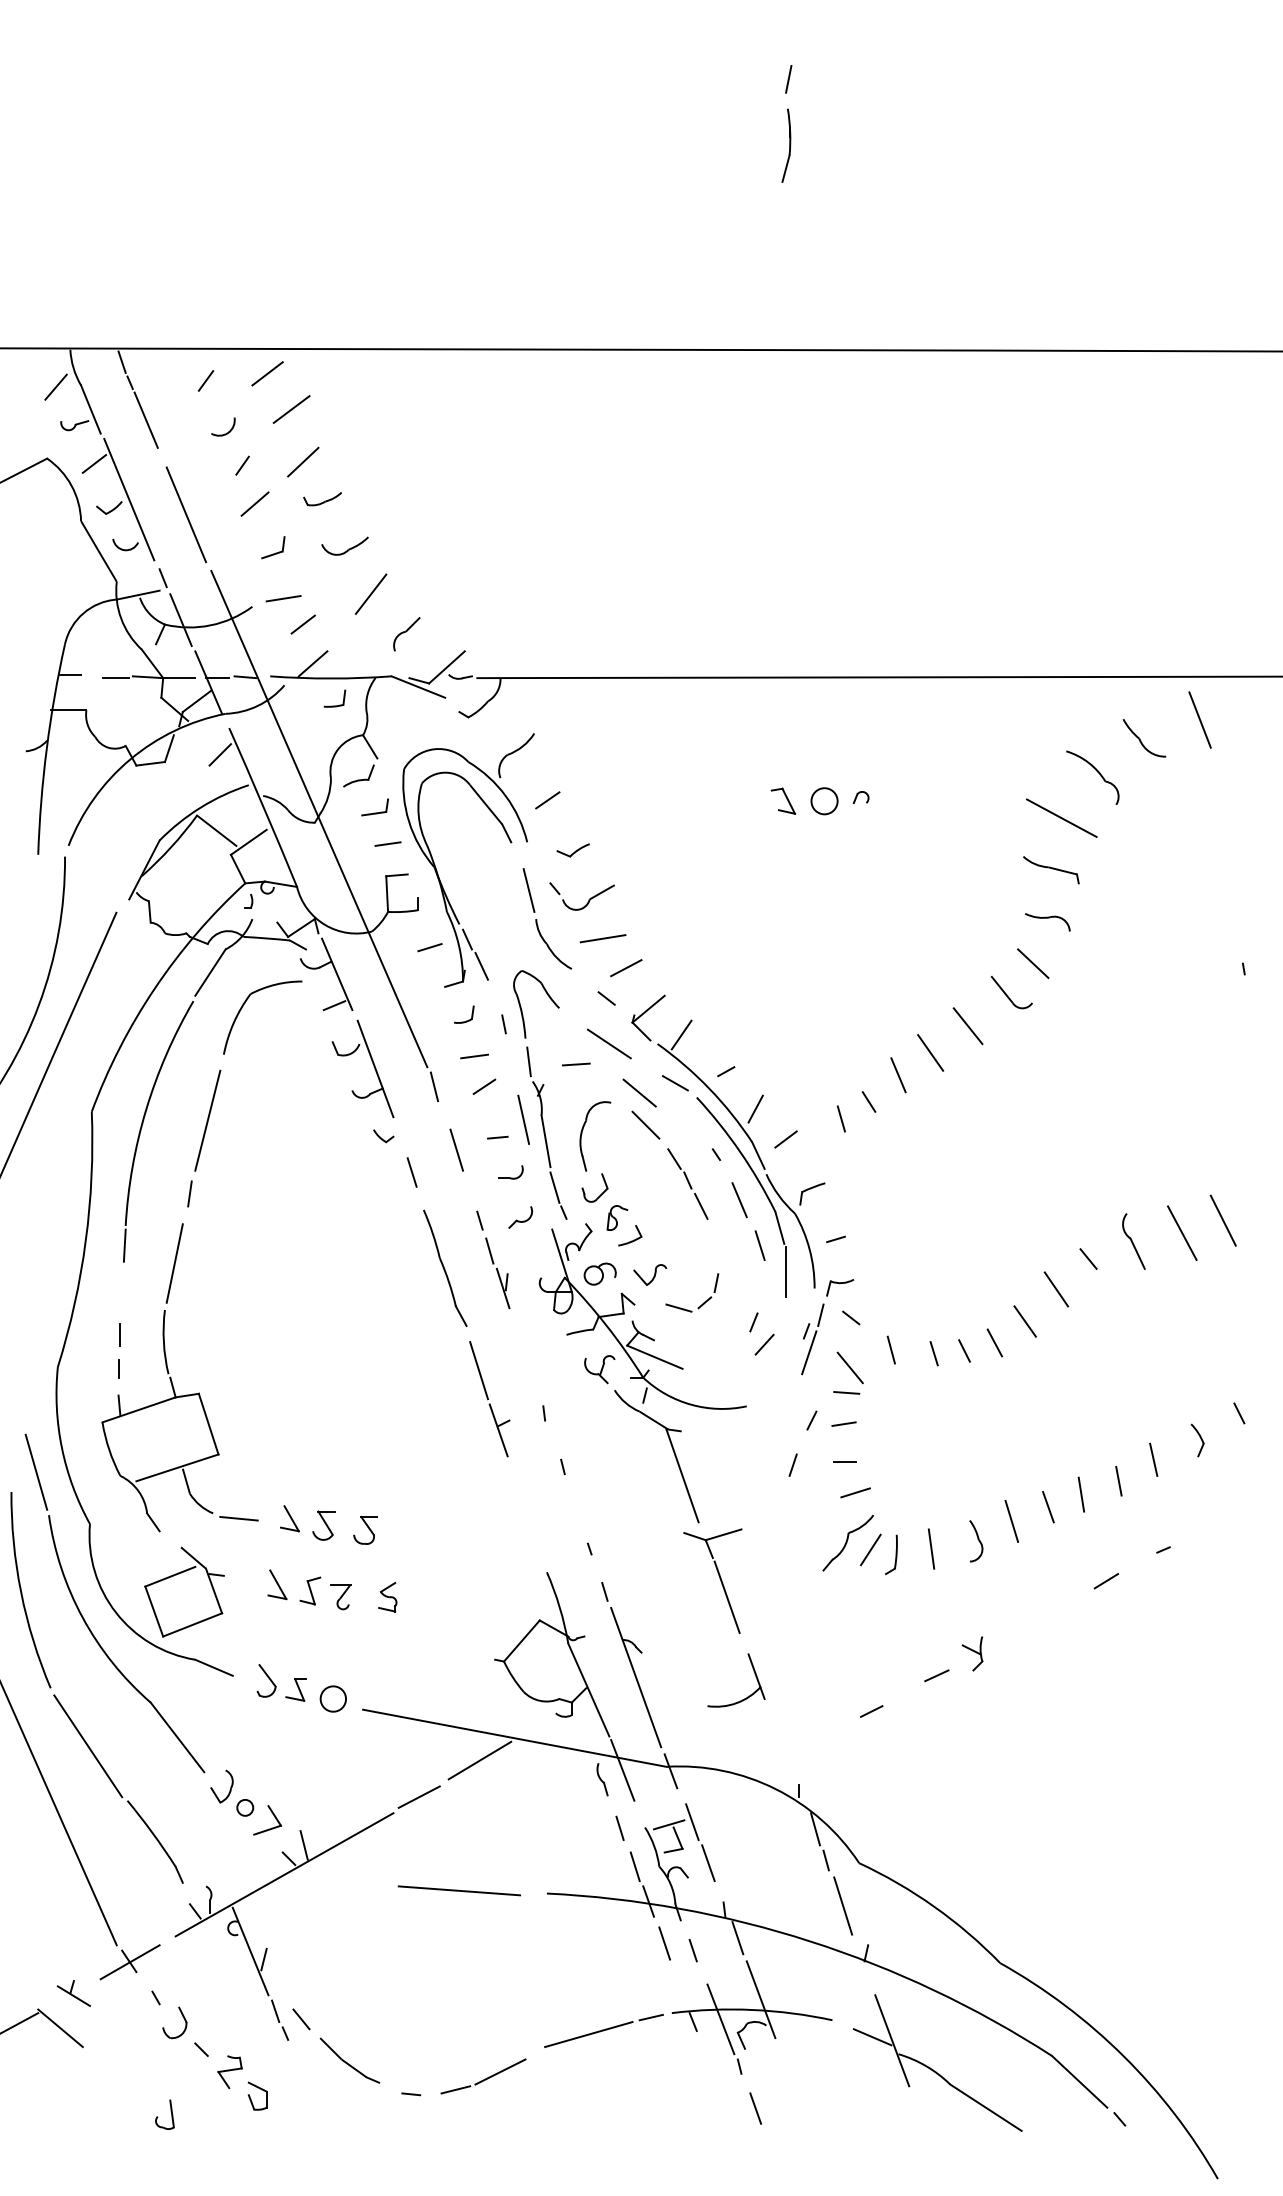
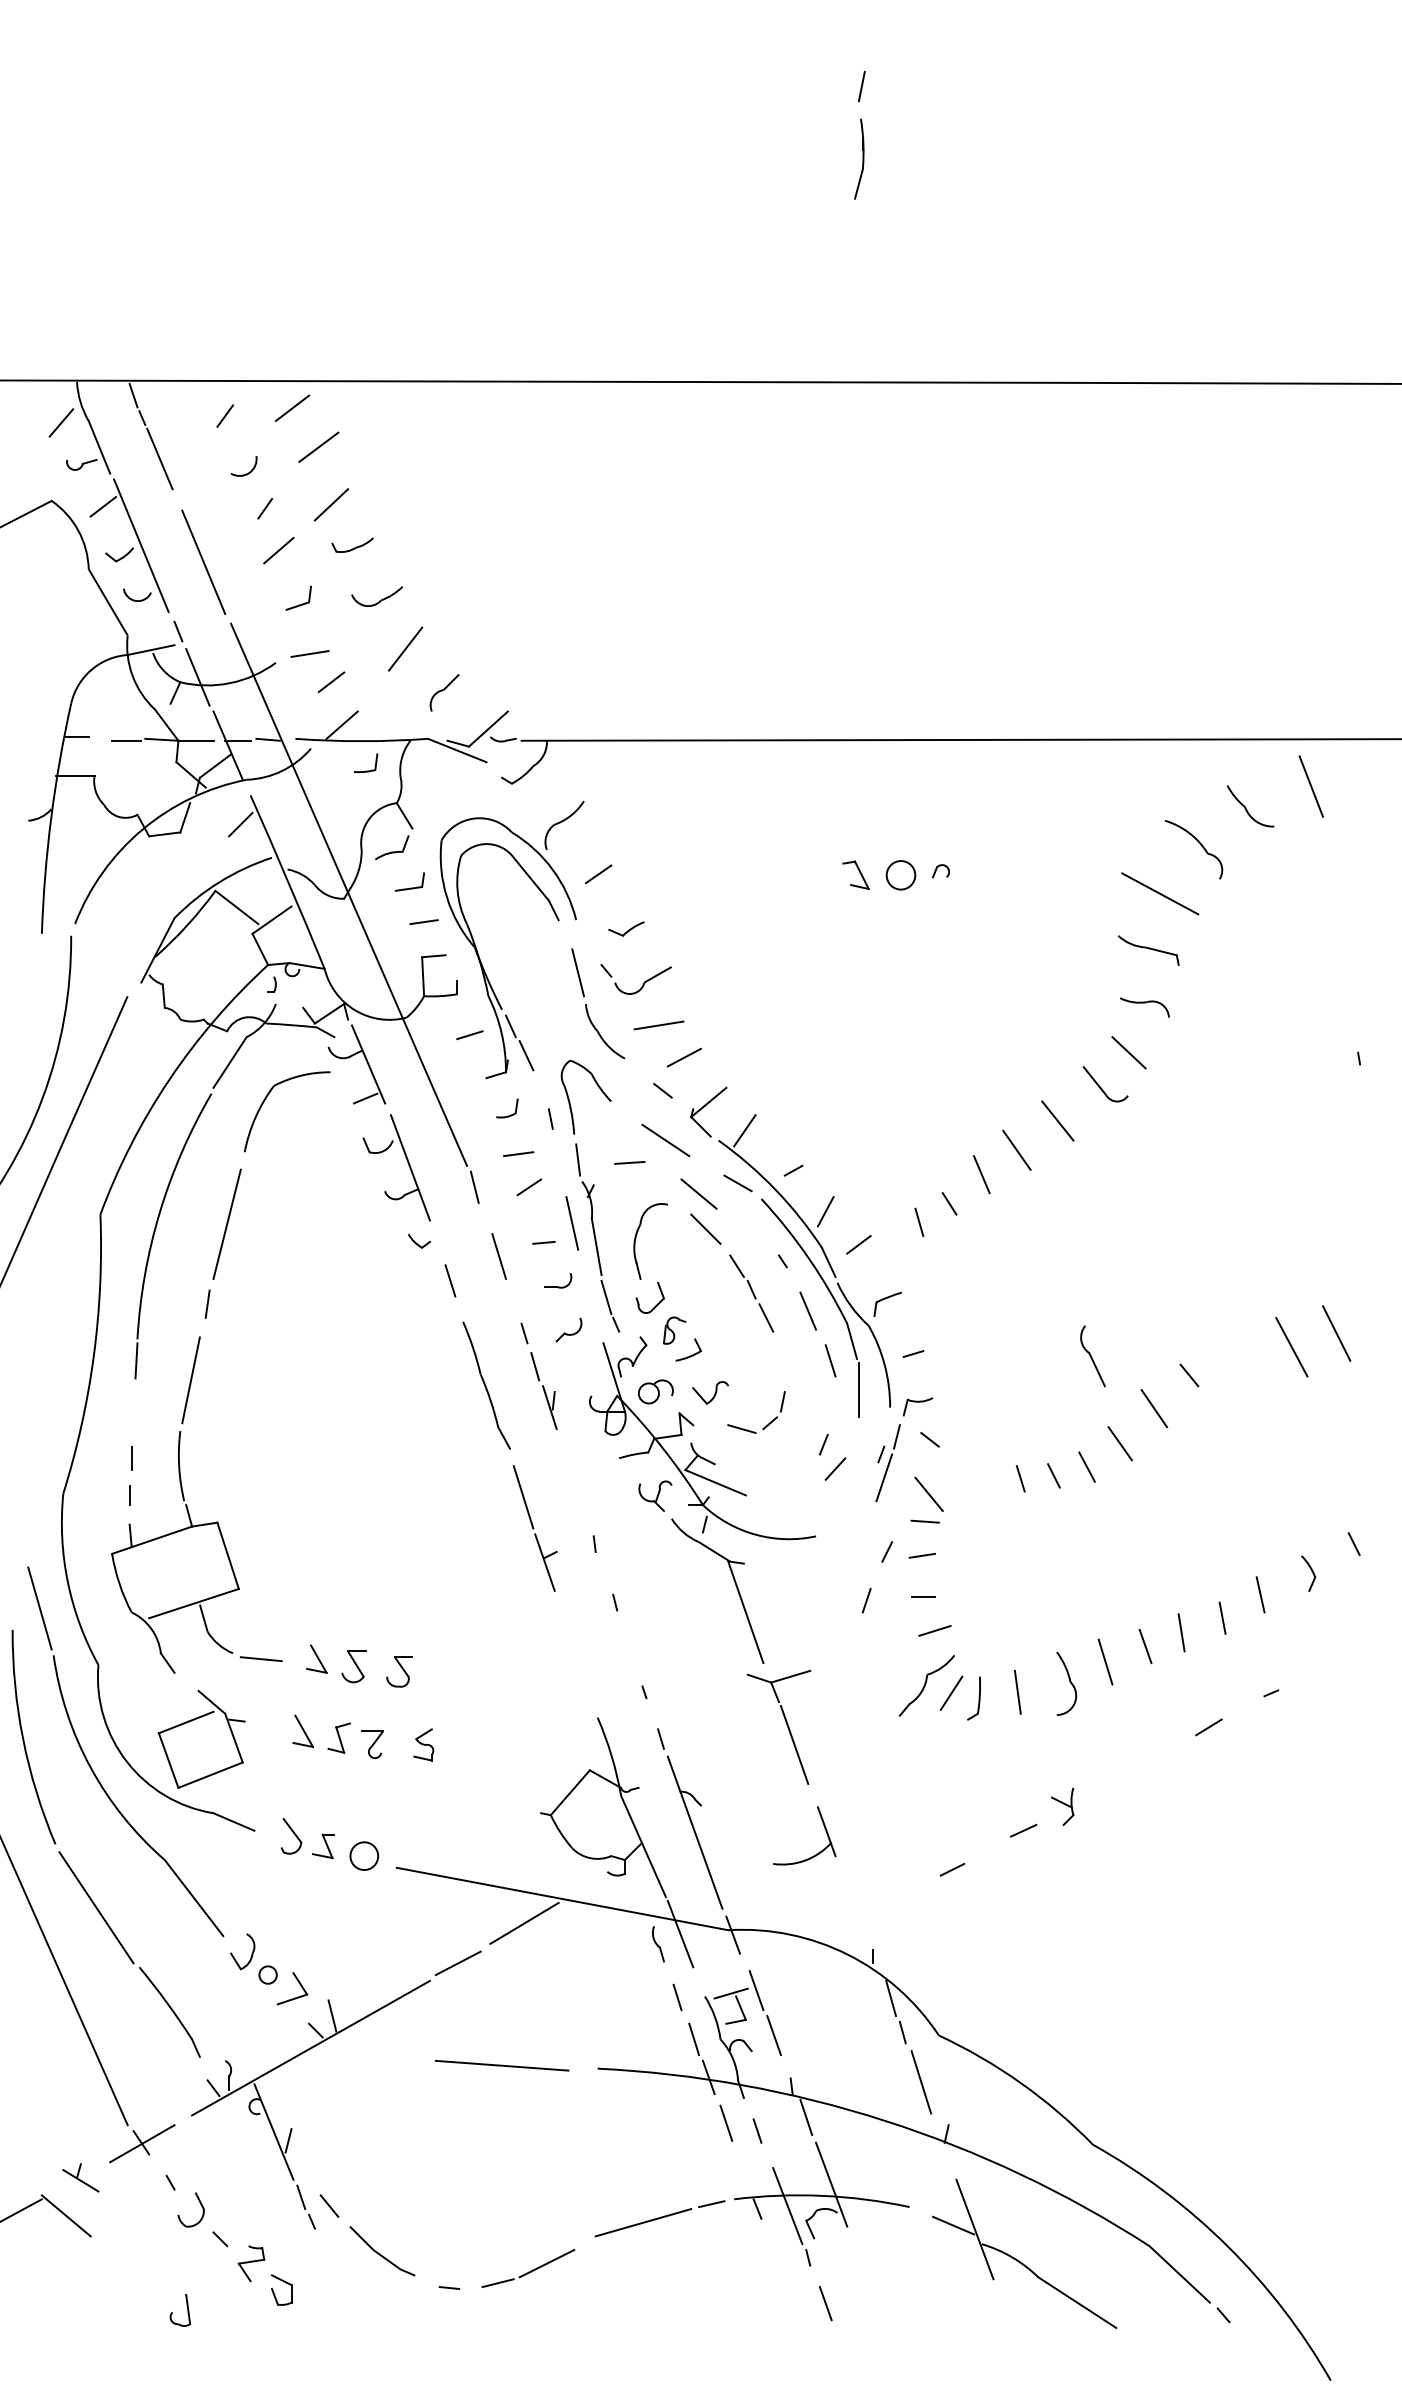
part: (1133, 1241) -> (1092, 1356), moved
line: (890, 1349) -> (973, 1474), removed
part: (976, 1541) -> (1066, 1683), size x1.4

